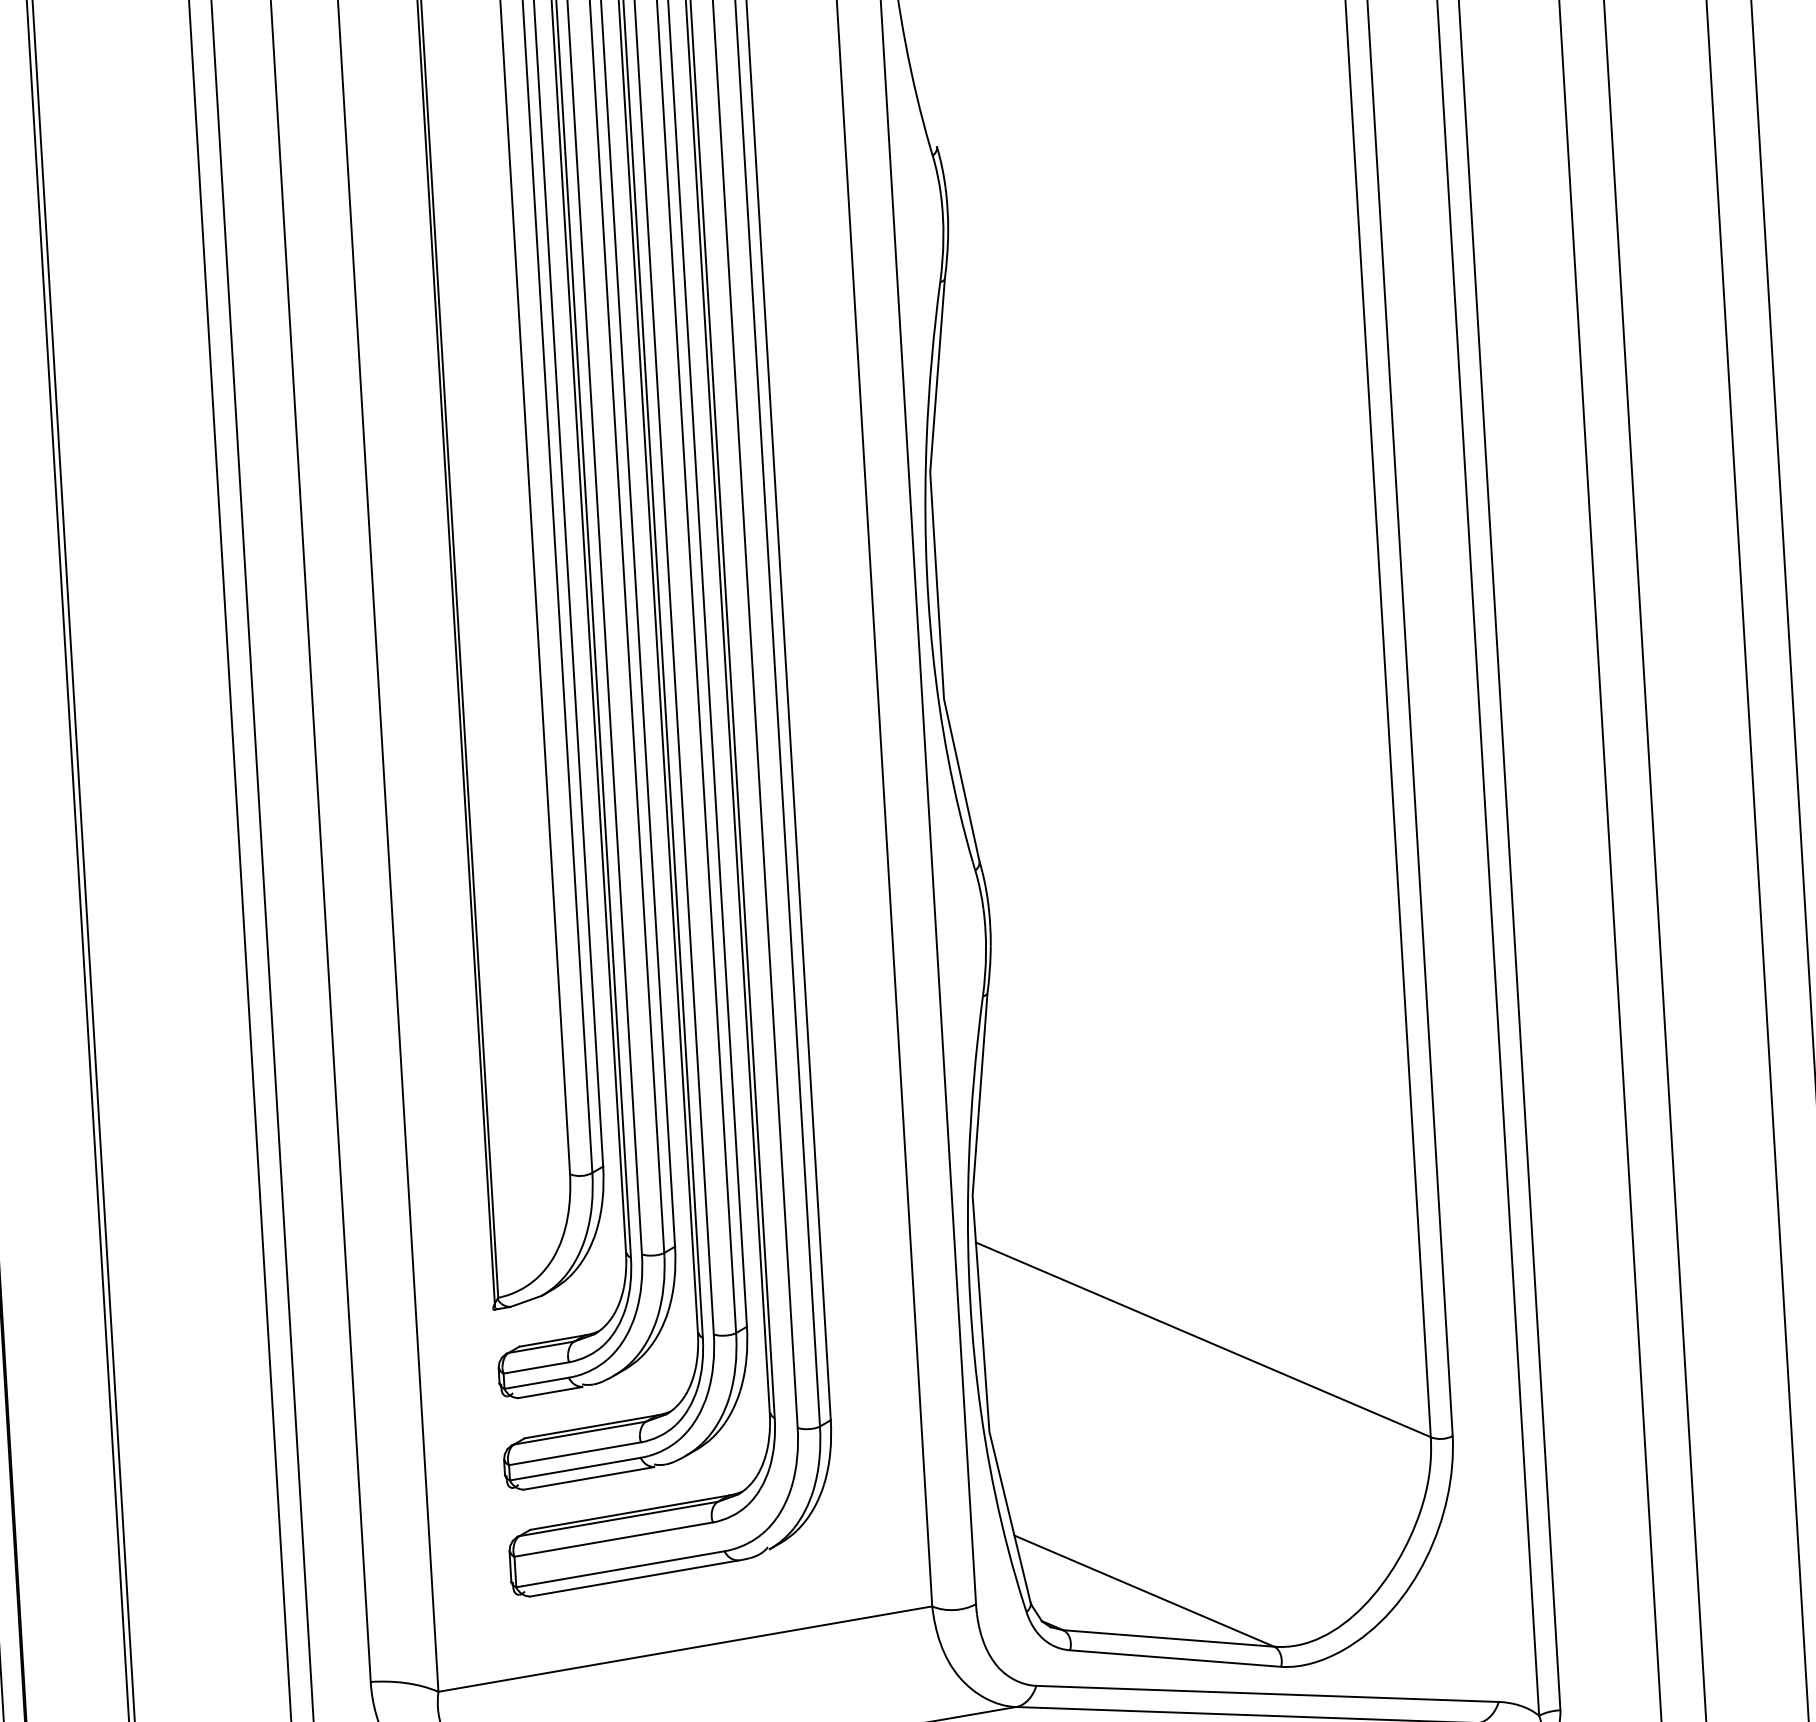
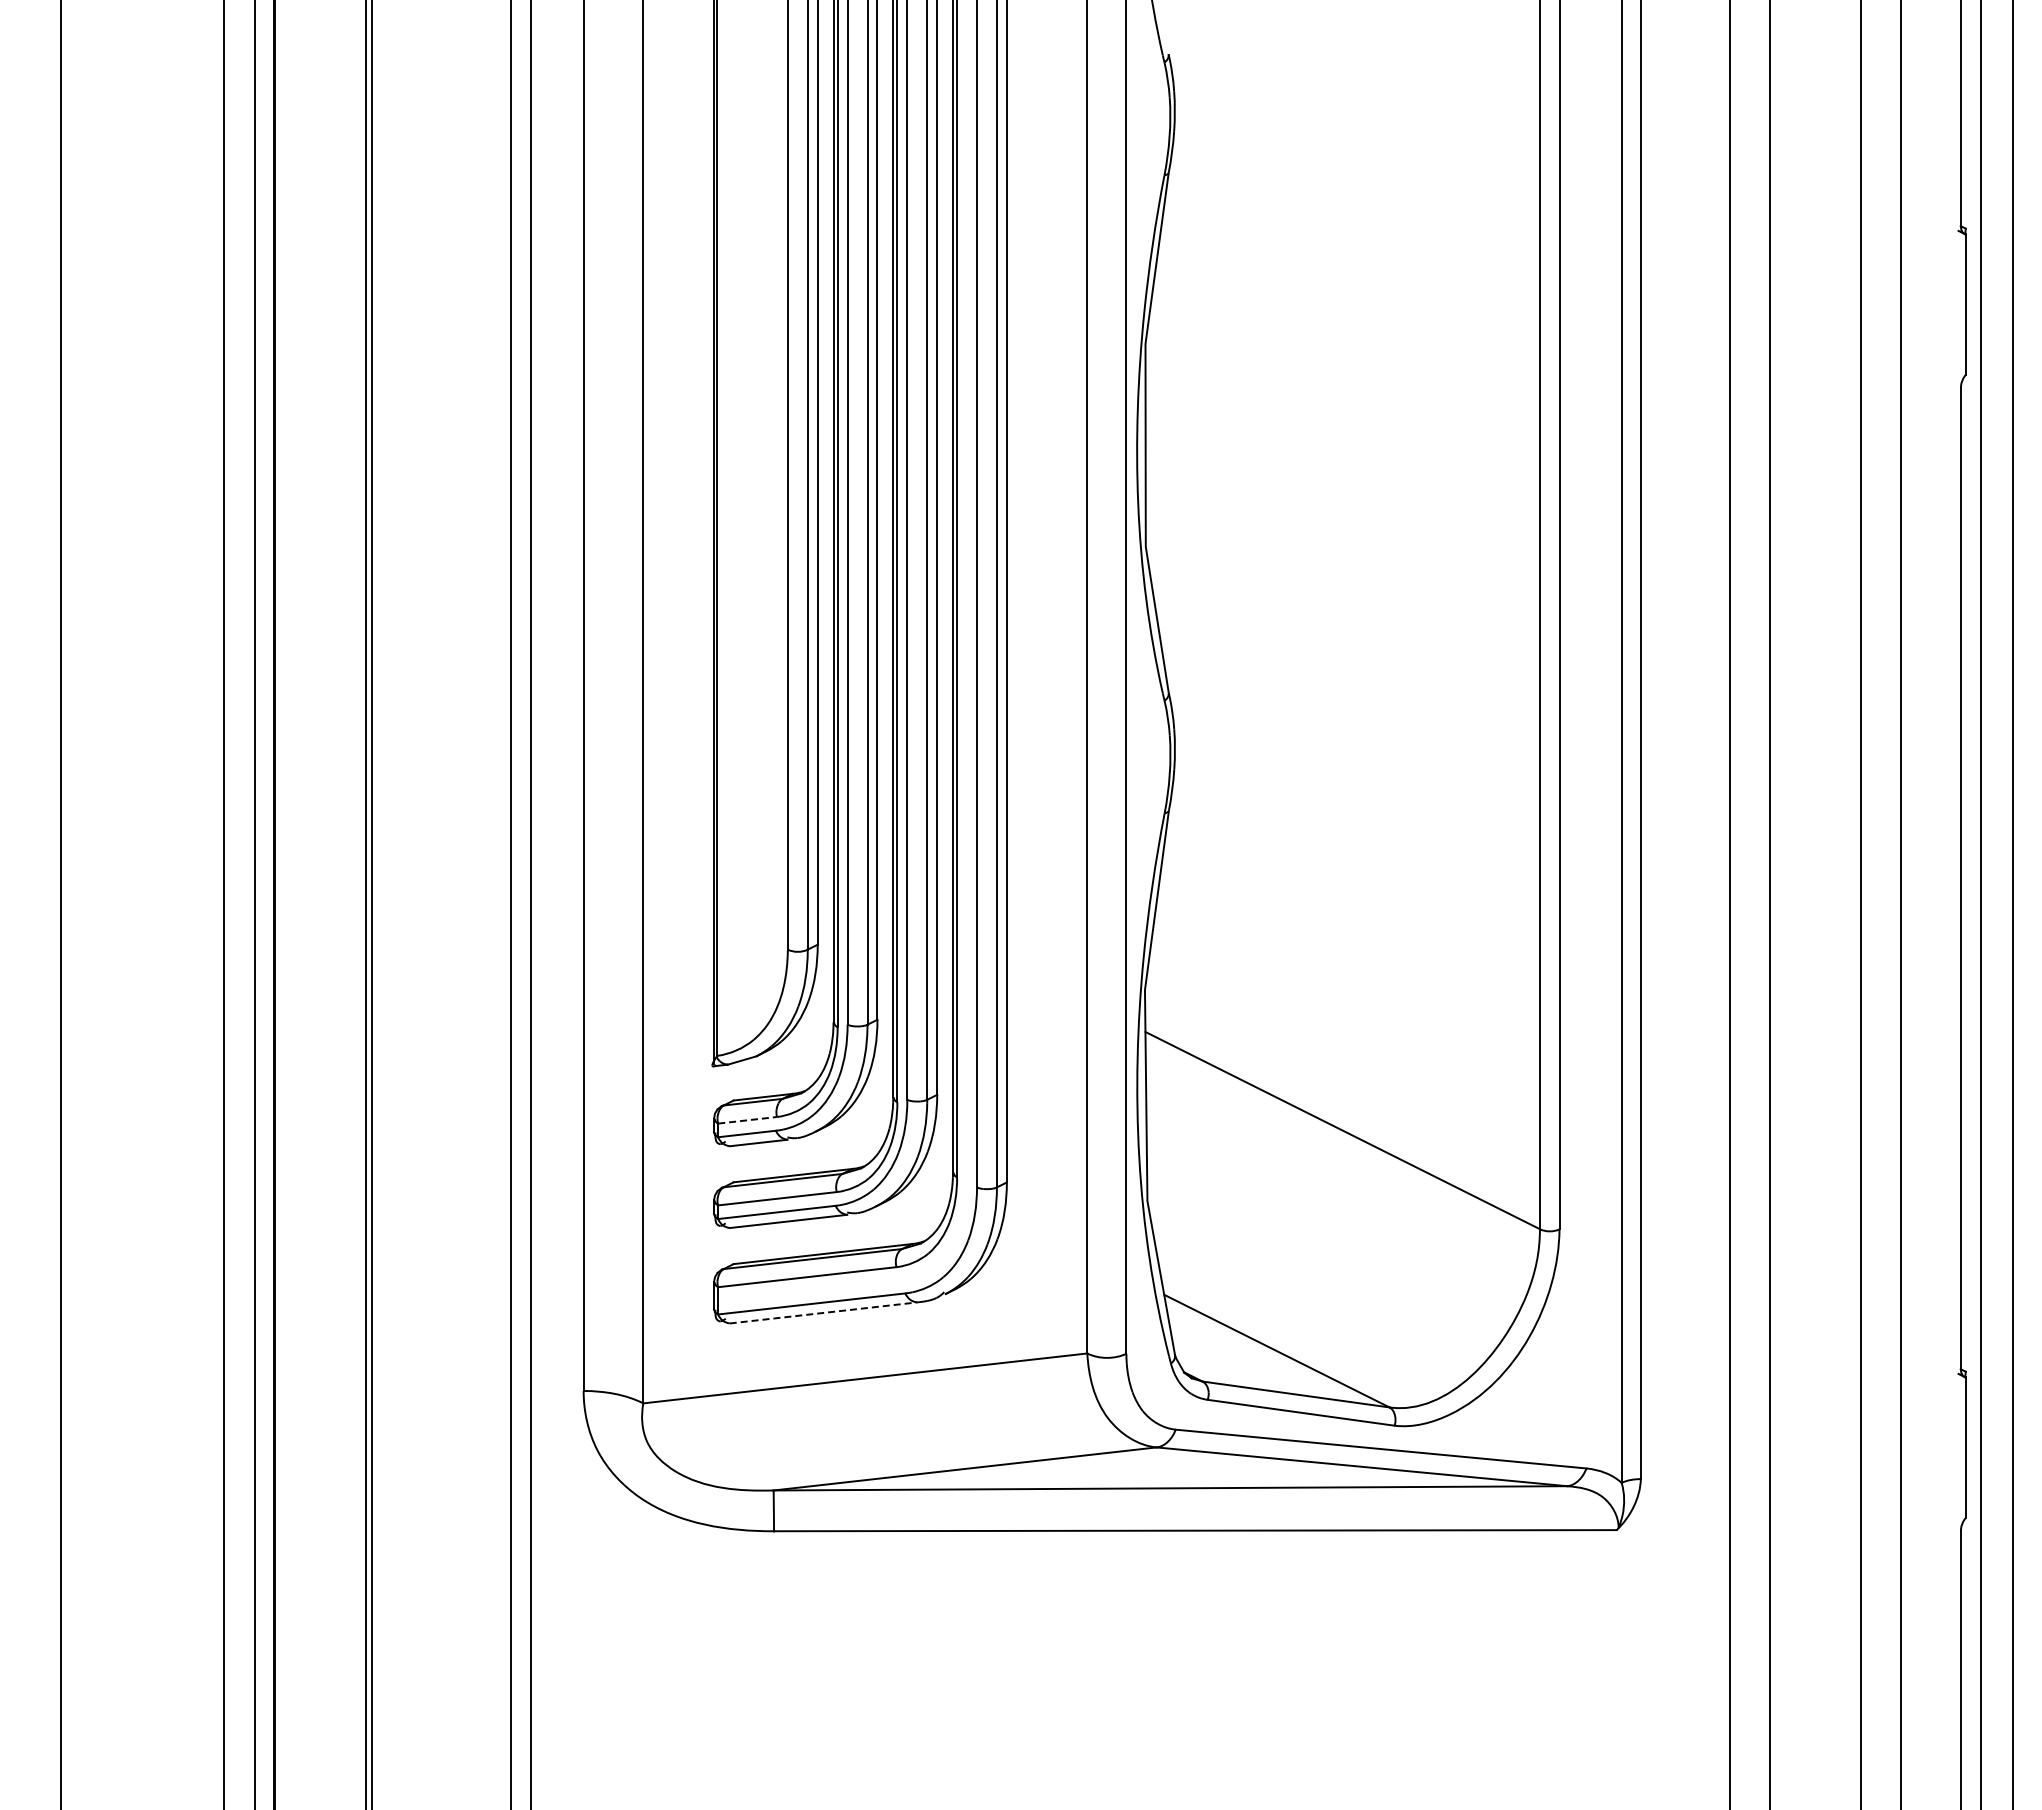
line: (536, 1368) -> (747, 1120), solid -> dashed
line: (634, 1578) -> (823, 1312), solid -> dashed

